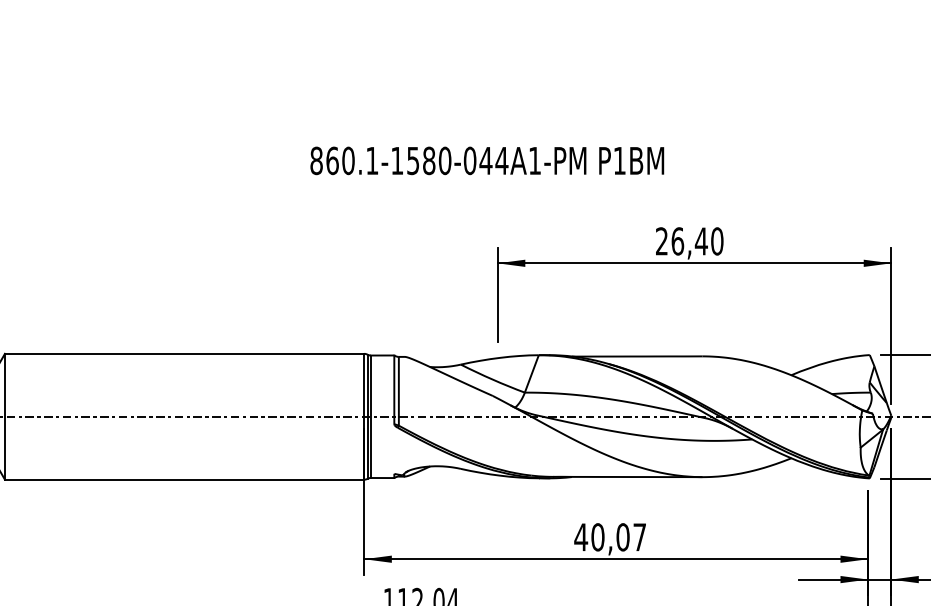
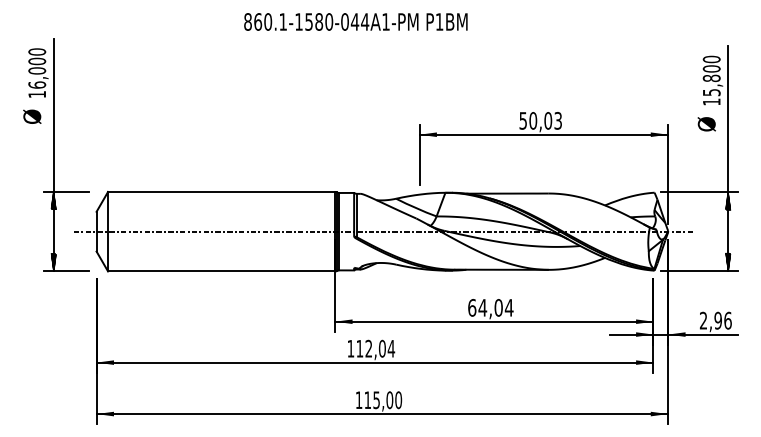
text: (486, 160) -> (355, 21), moved
text: (689, 240) -> (540, 120), 26,40 -> 50,03
text: (610, 536) -> (490, 307), 40,07 -> 64,04

